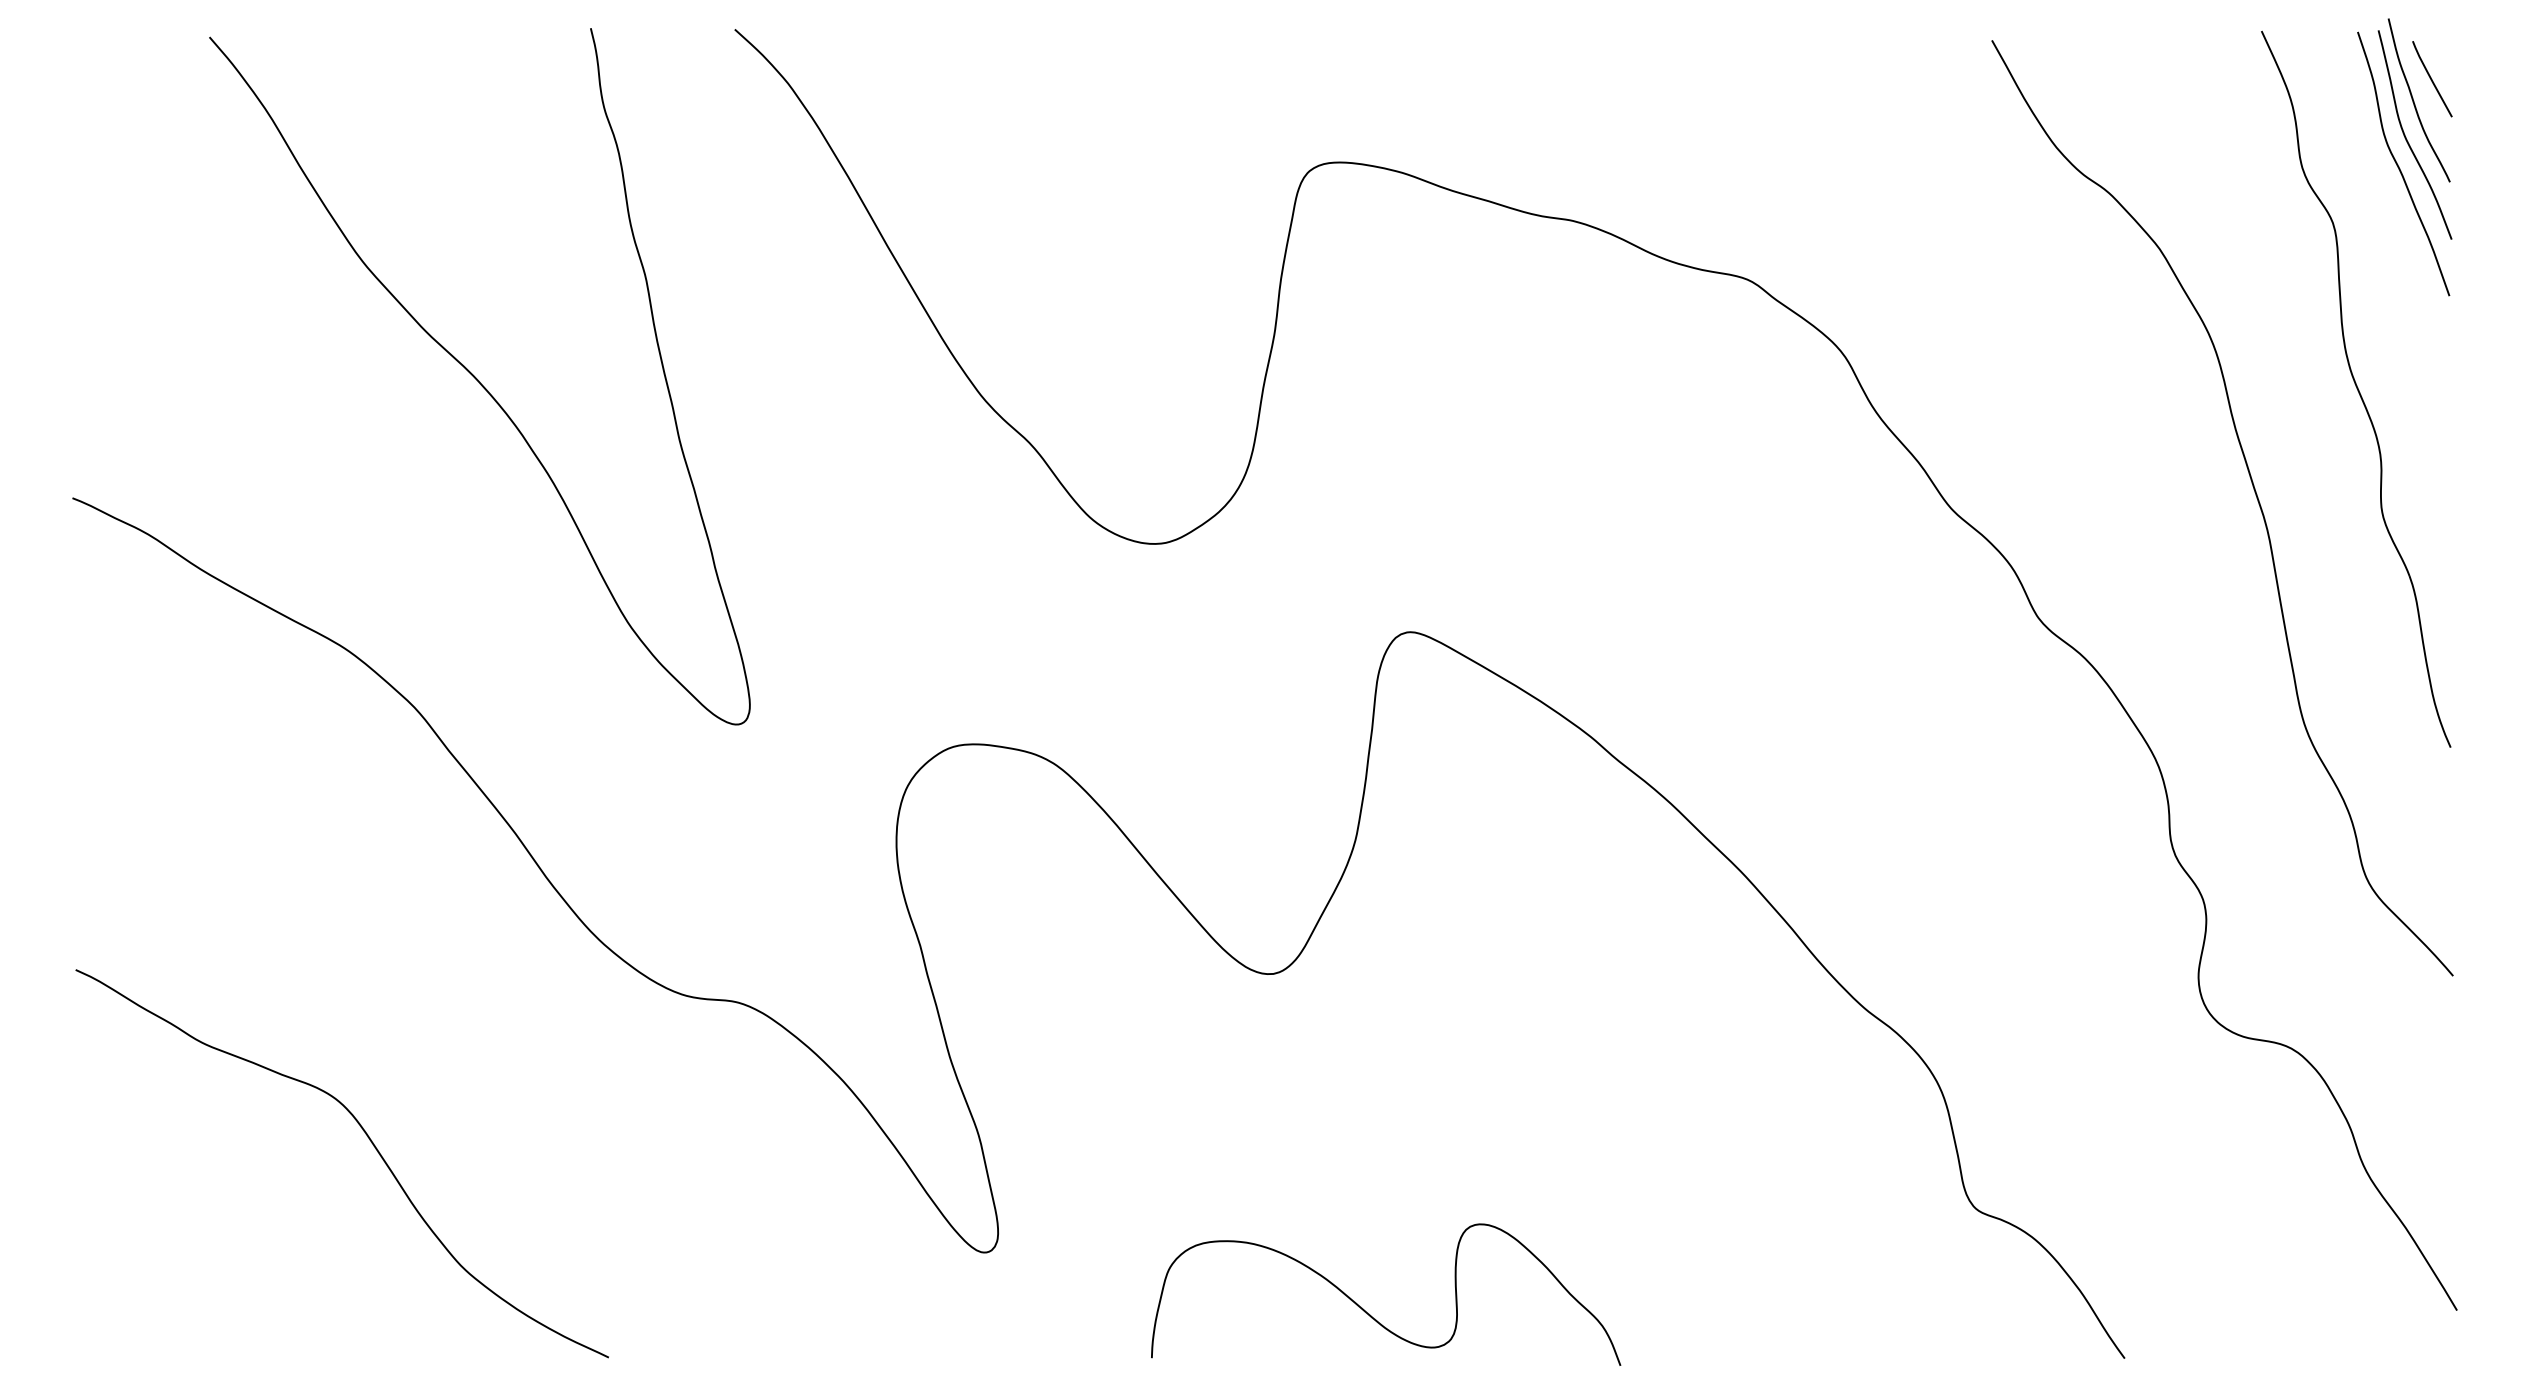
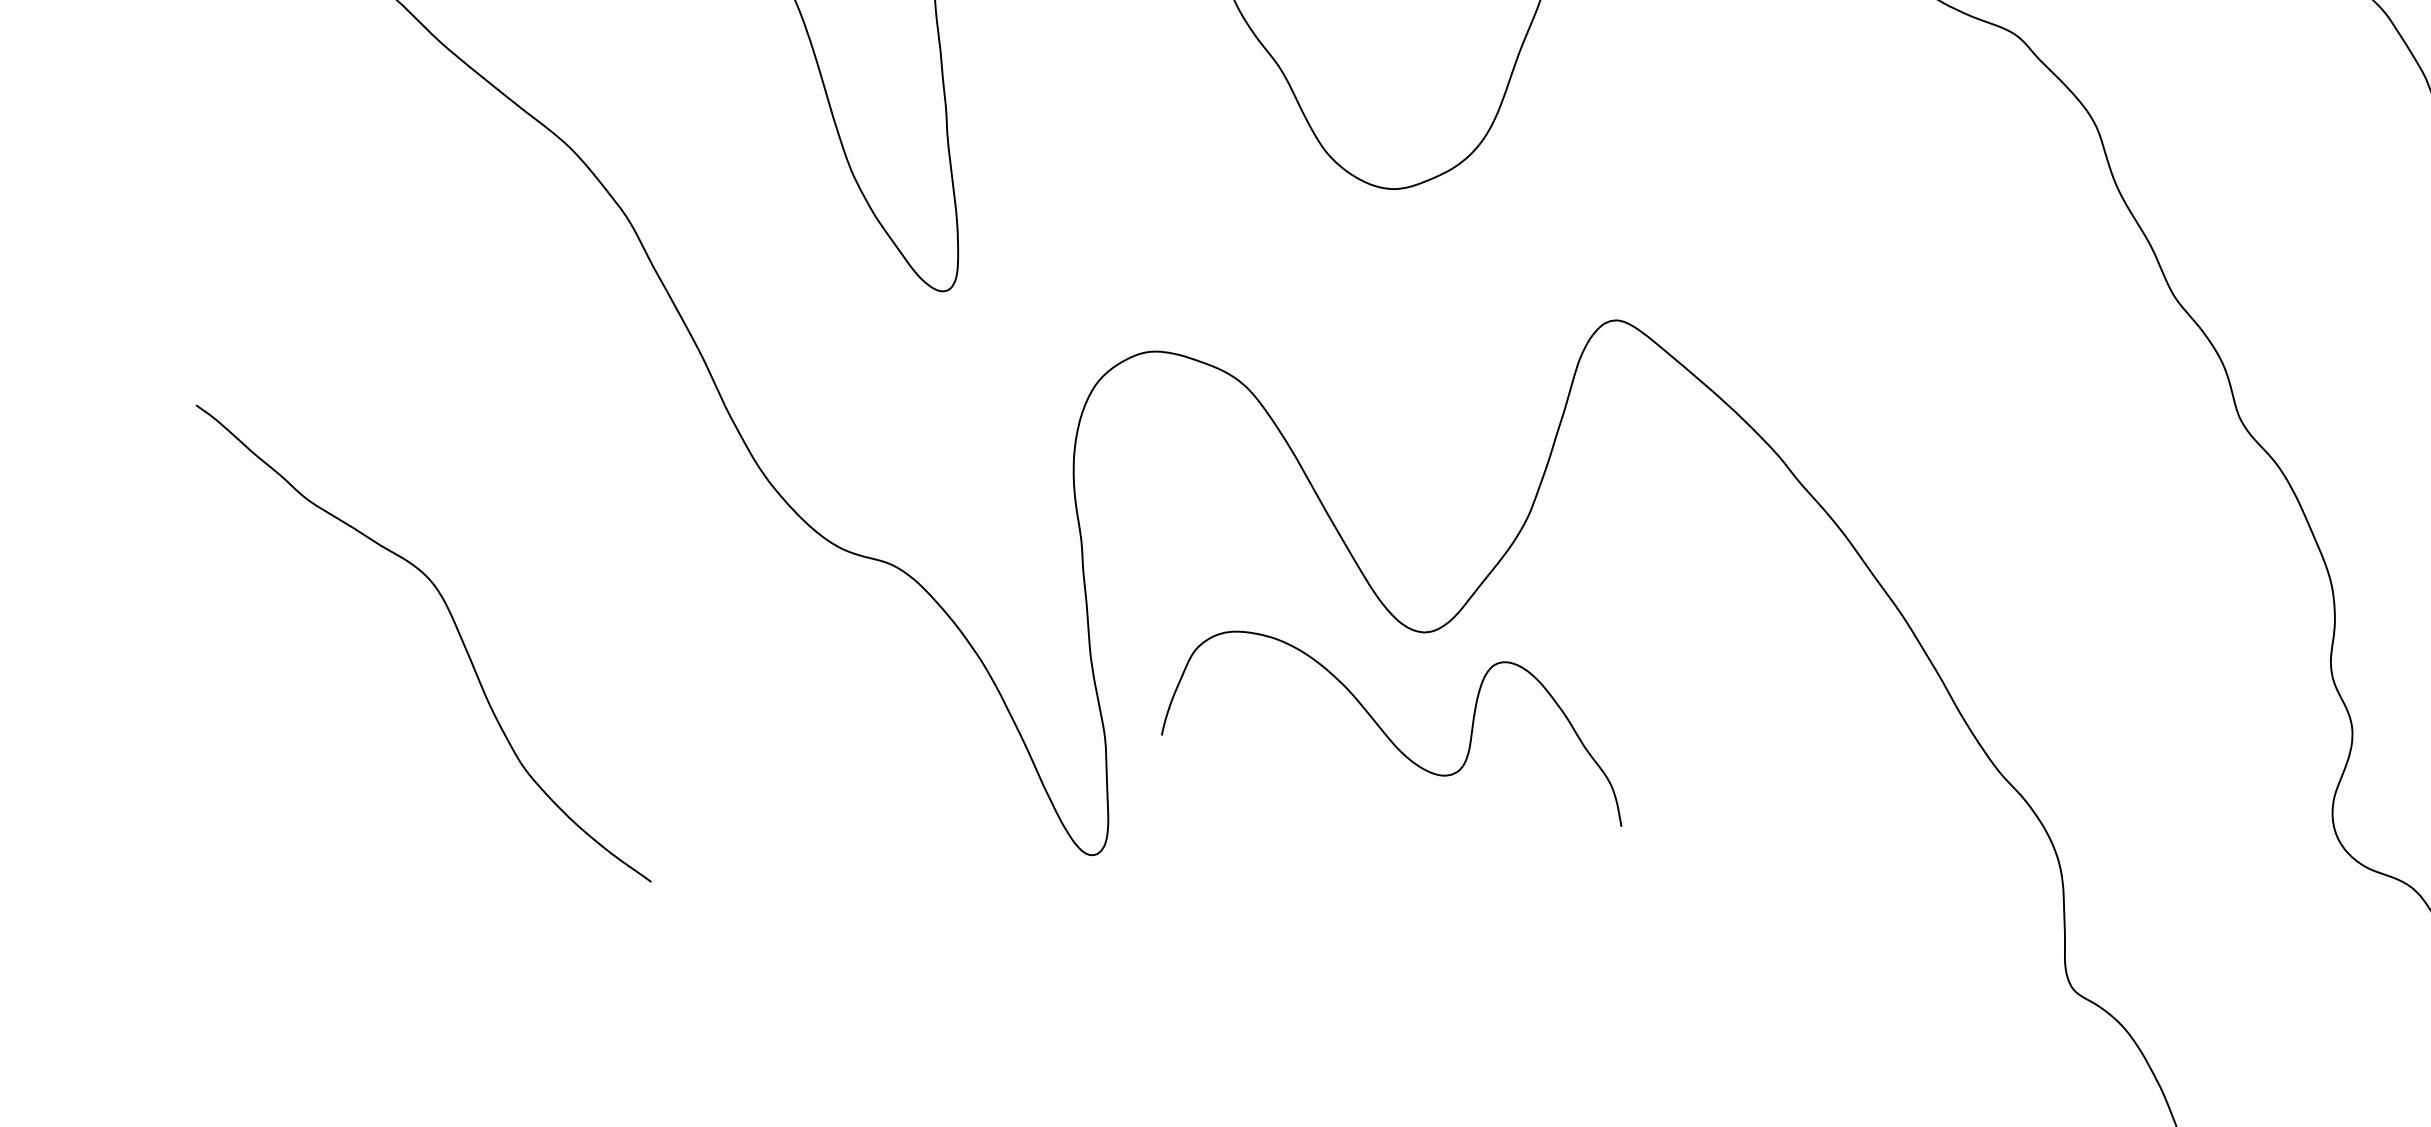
curve: (371, 1143) -> (456, 628), moved
curve: (1369, 1313) -> (1383, 730), moved

